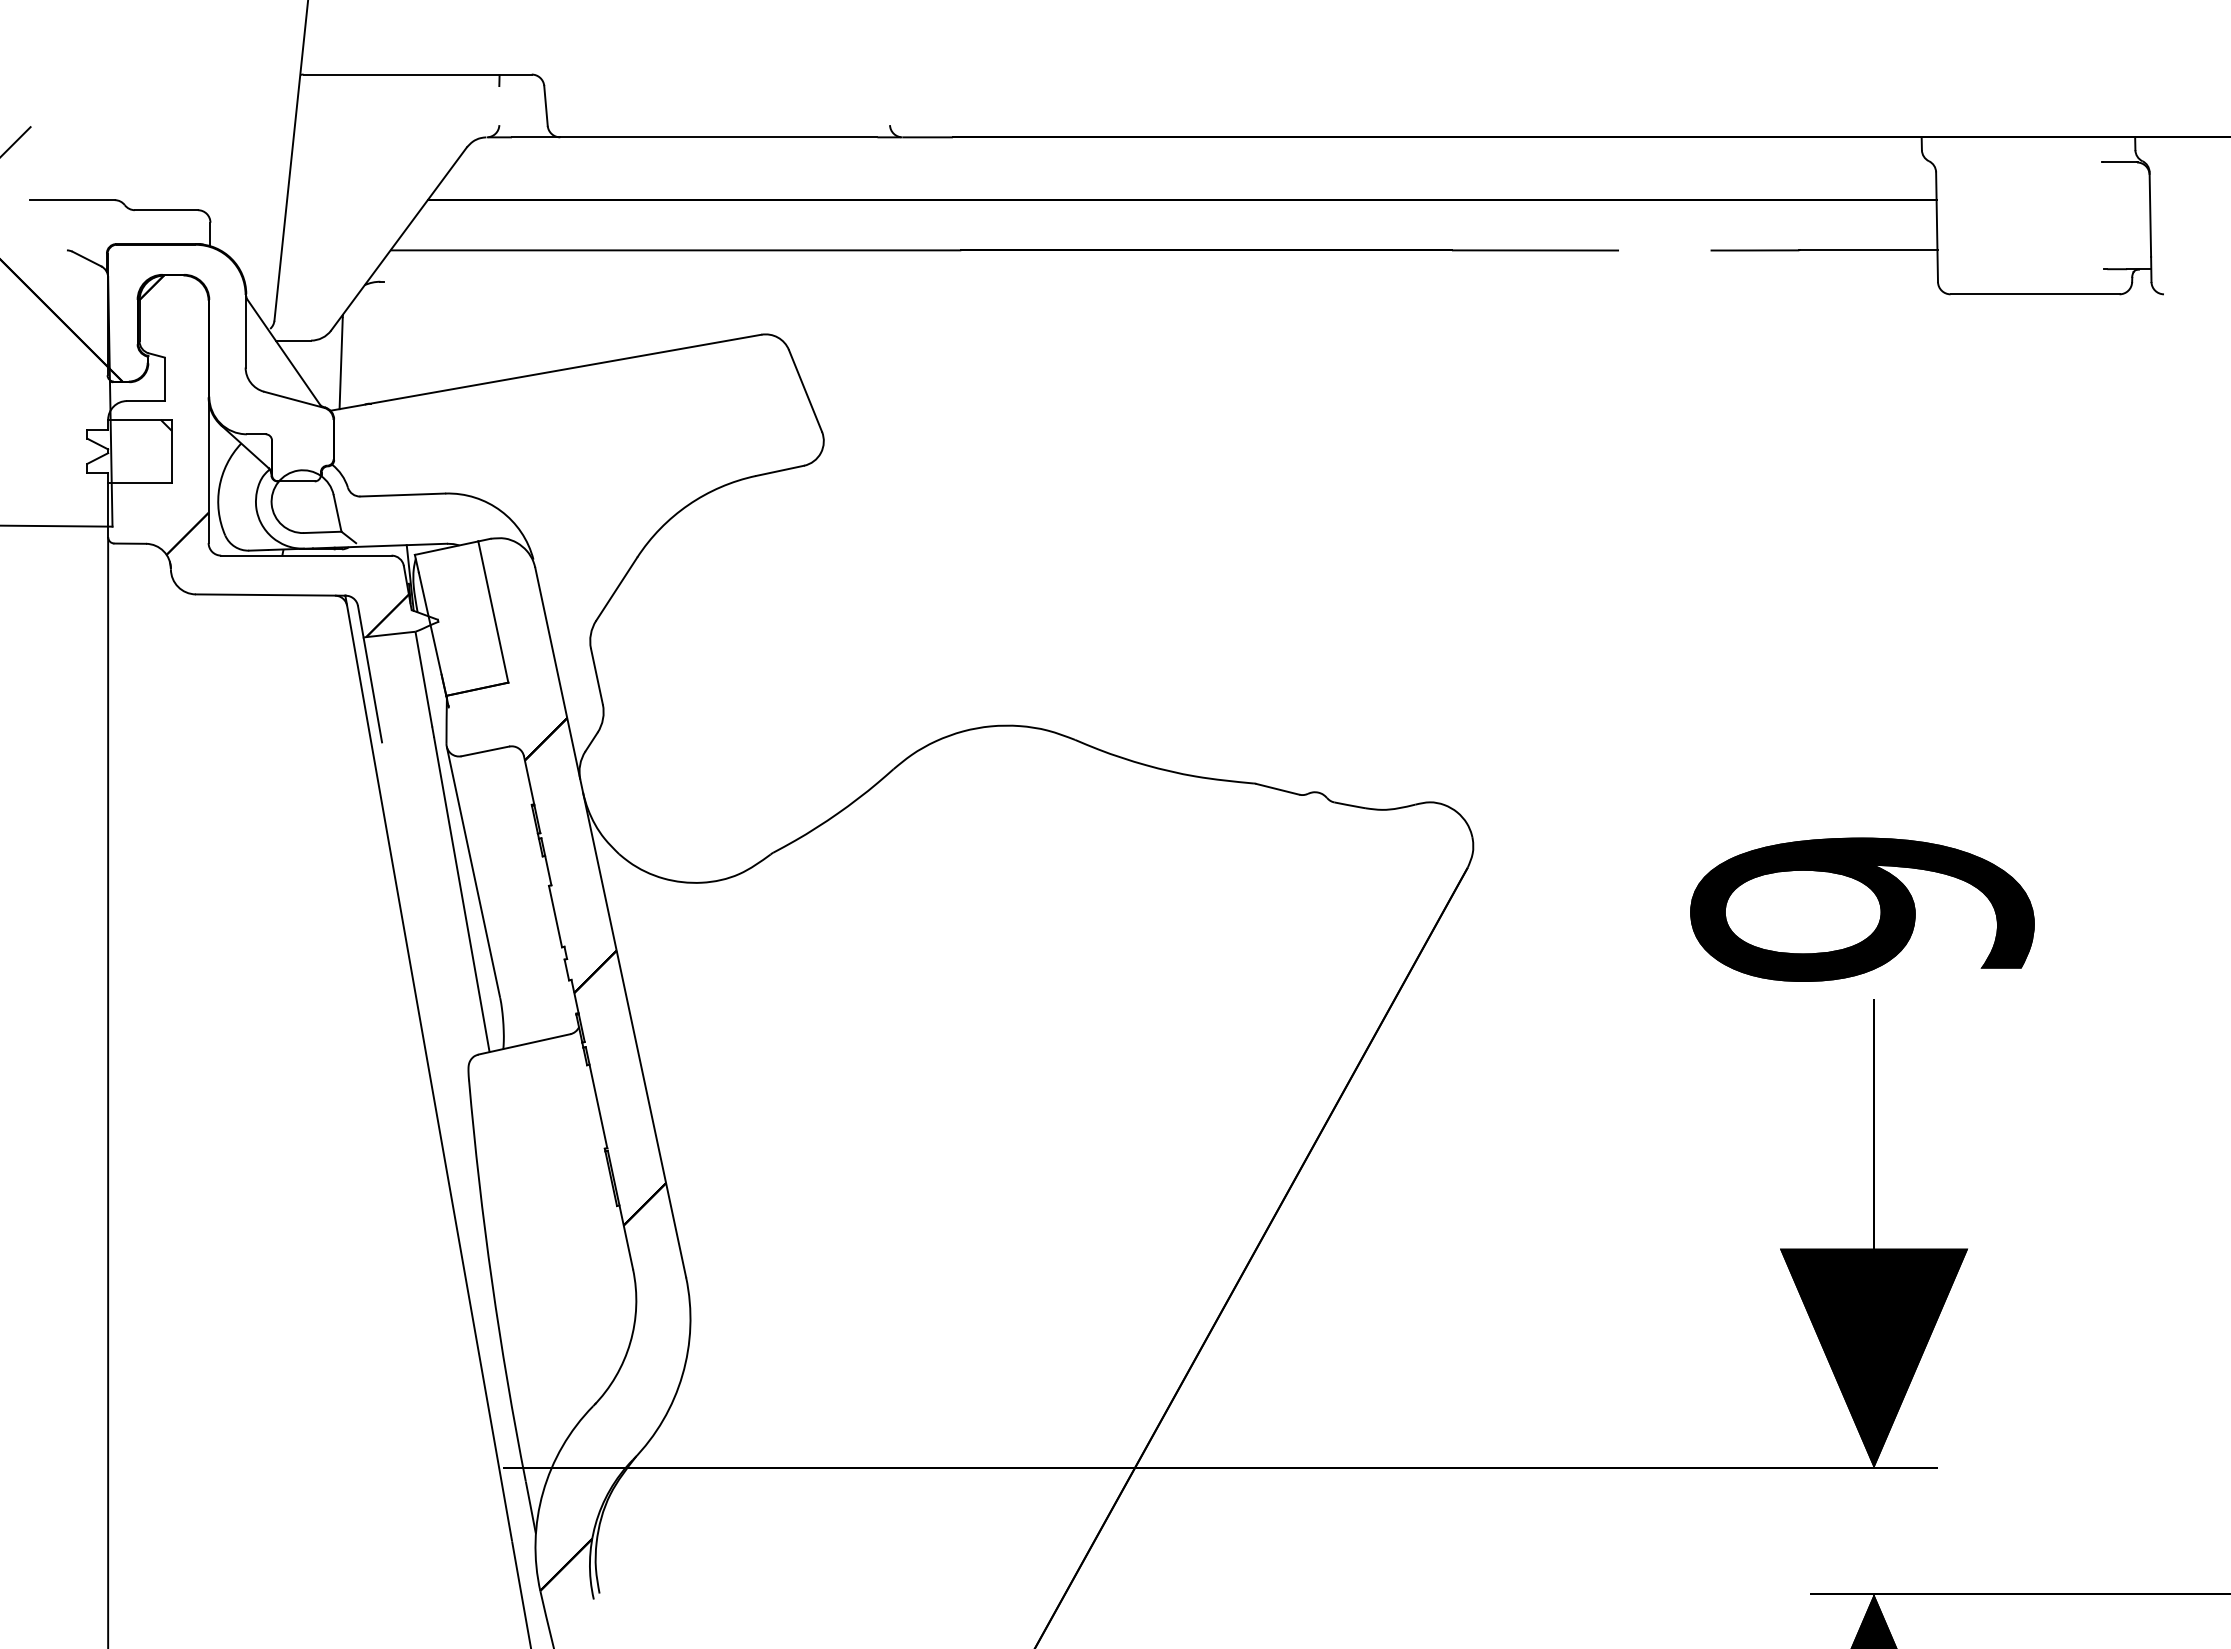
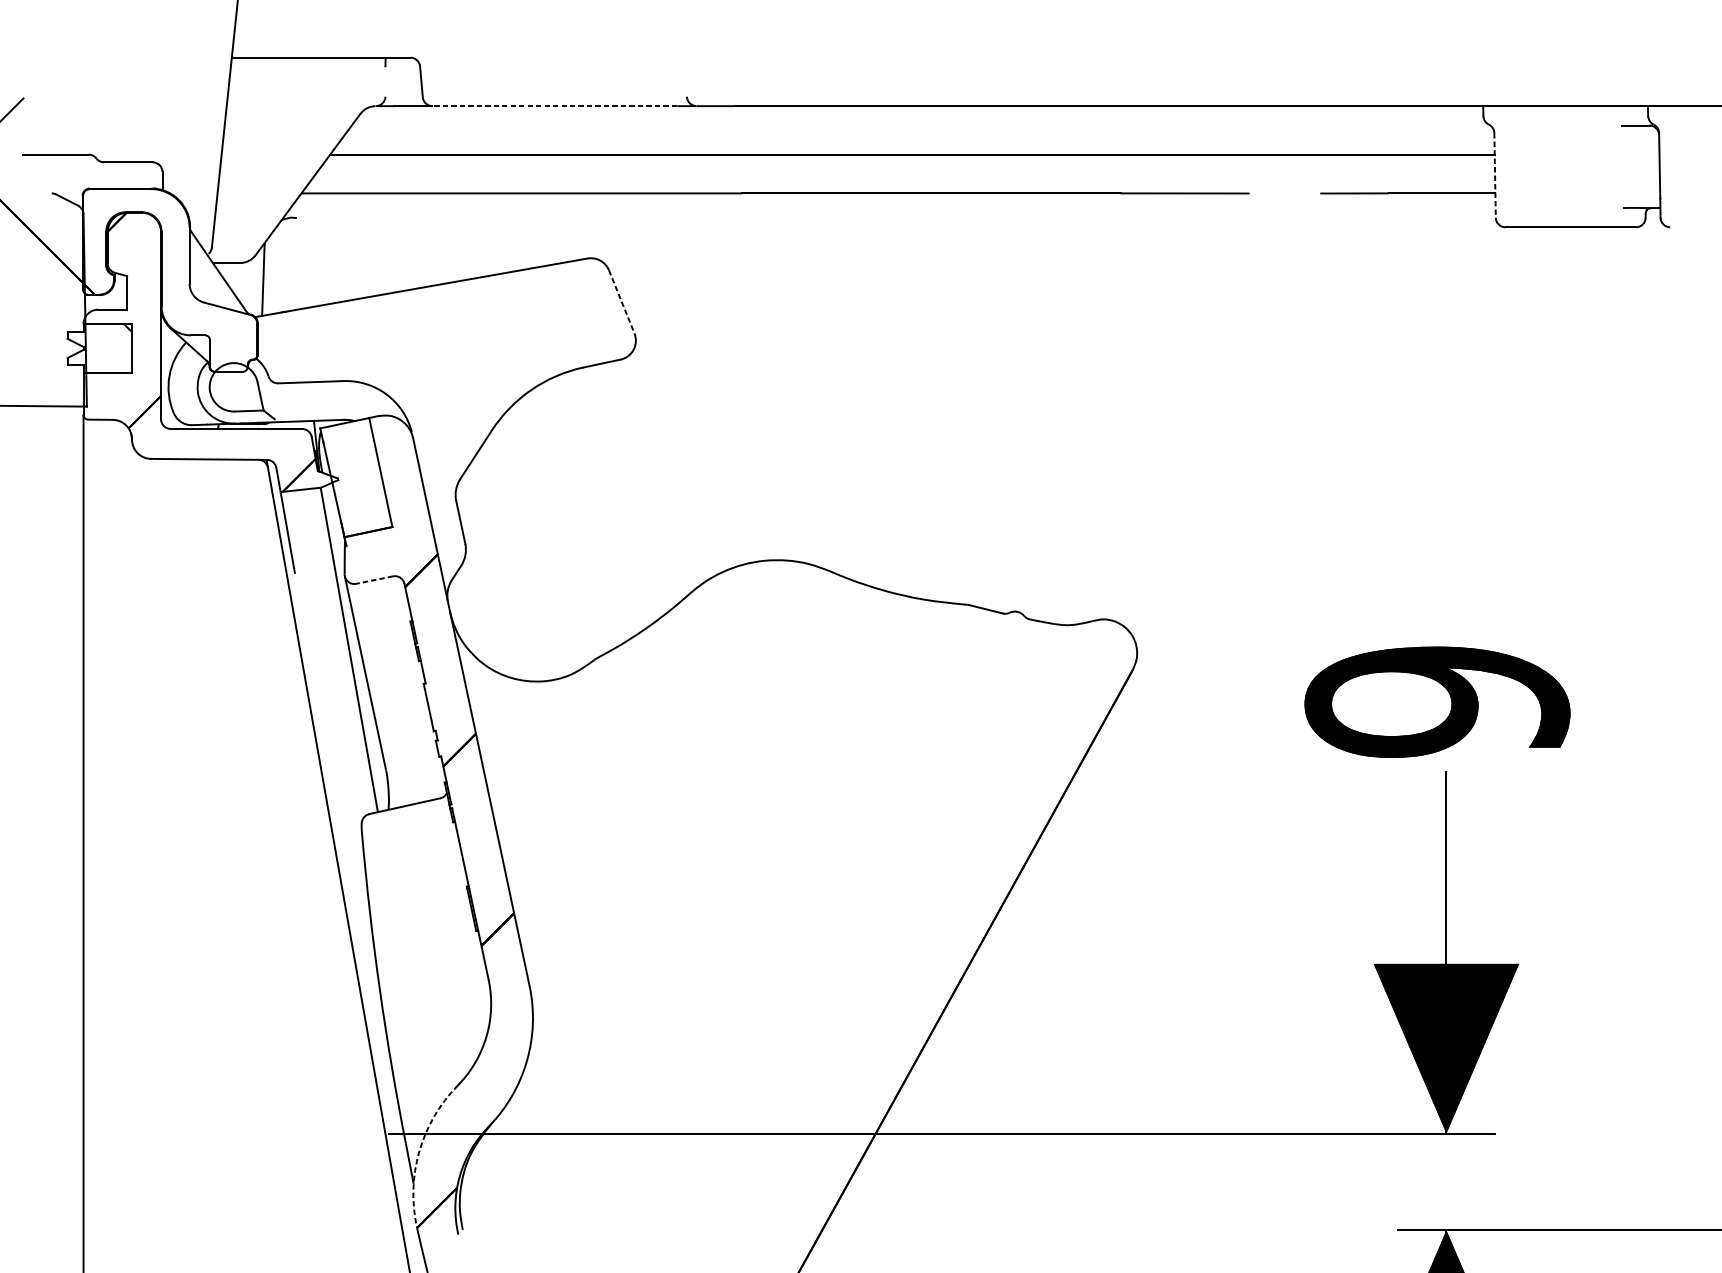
line: (718, 137) -> (554, 106), solid -> dashed
line: (1937, 227) -> (1495, 175), solid -> dashed
line: (805, 391) -> (621, 302), solid -> dashed
line: (484, 751) -> (373, 580), solid -> dashed
arc: (543, 1492) -> (419, 1152), solid -> dashed

